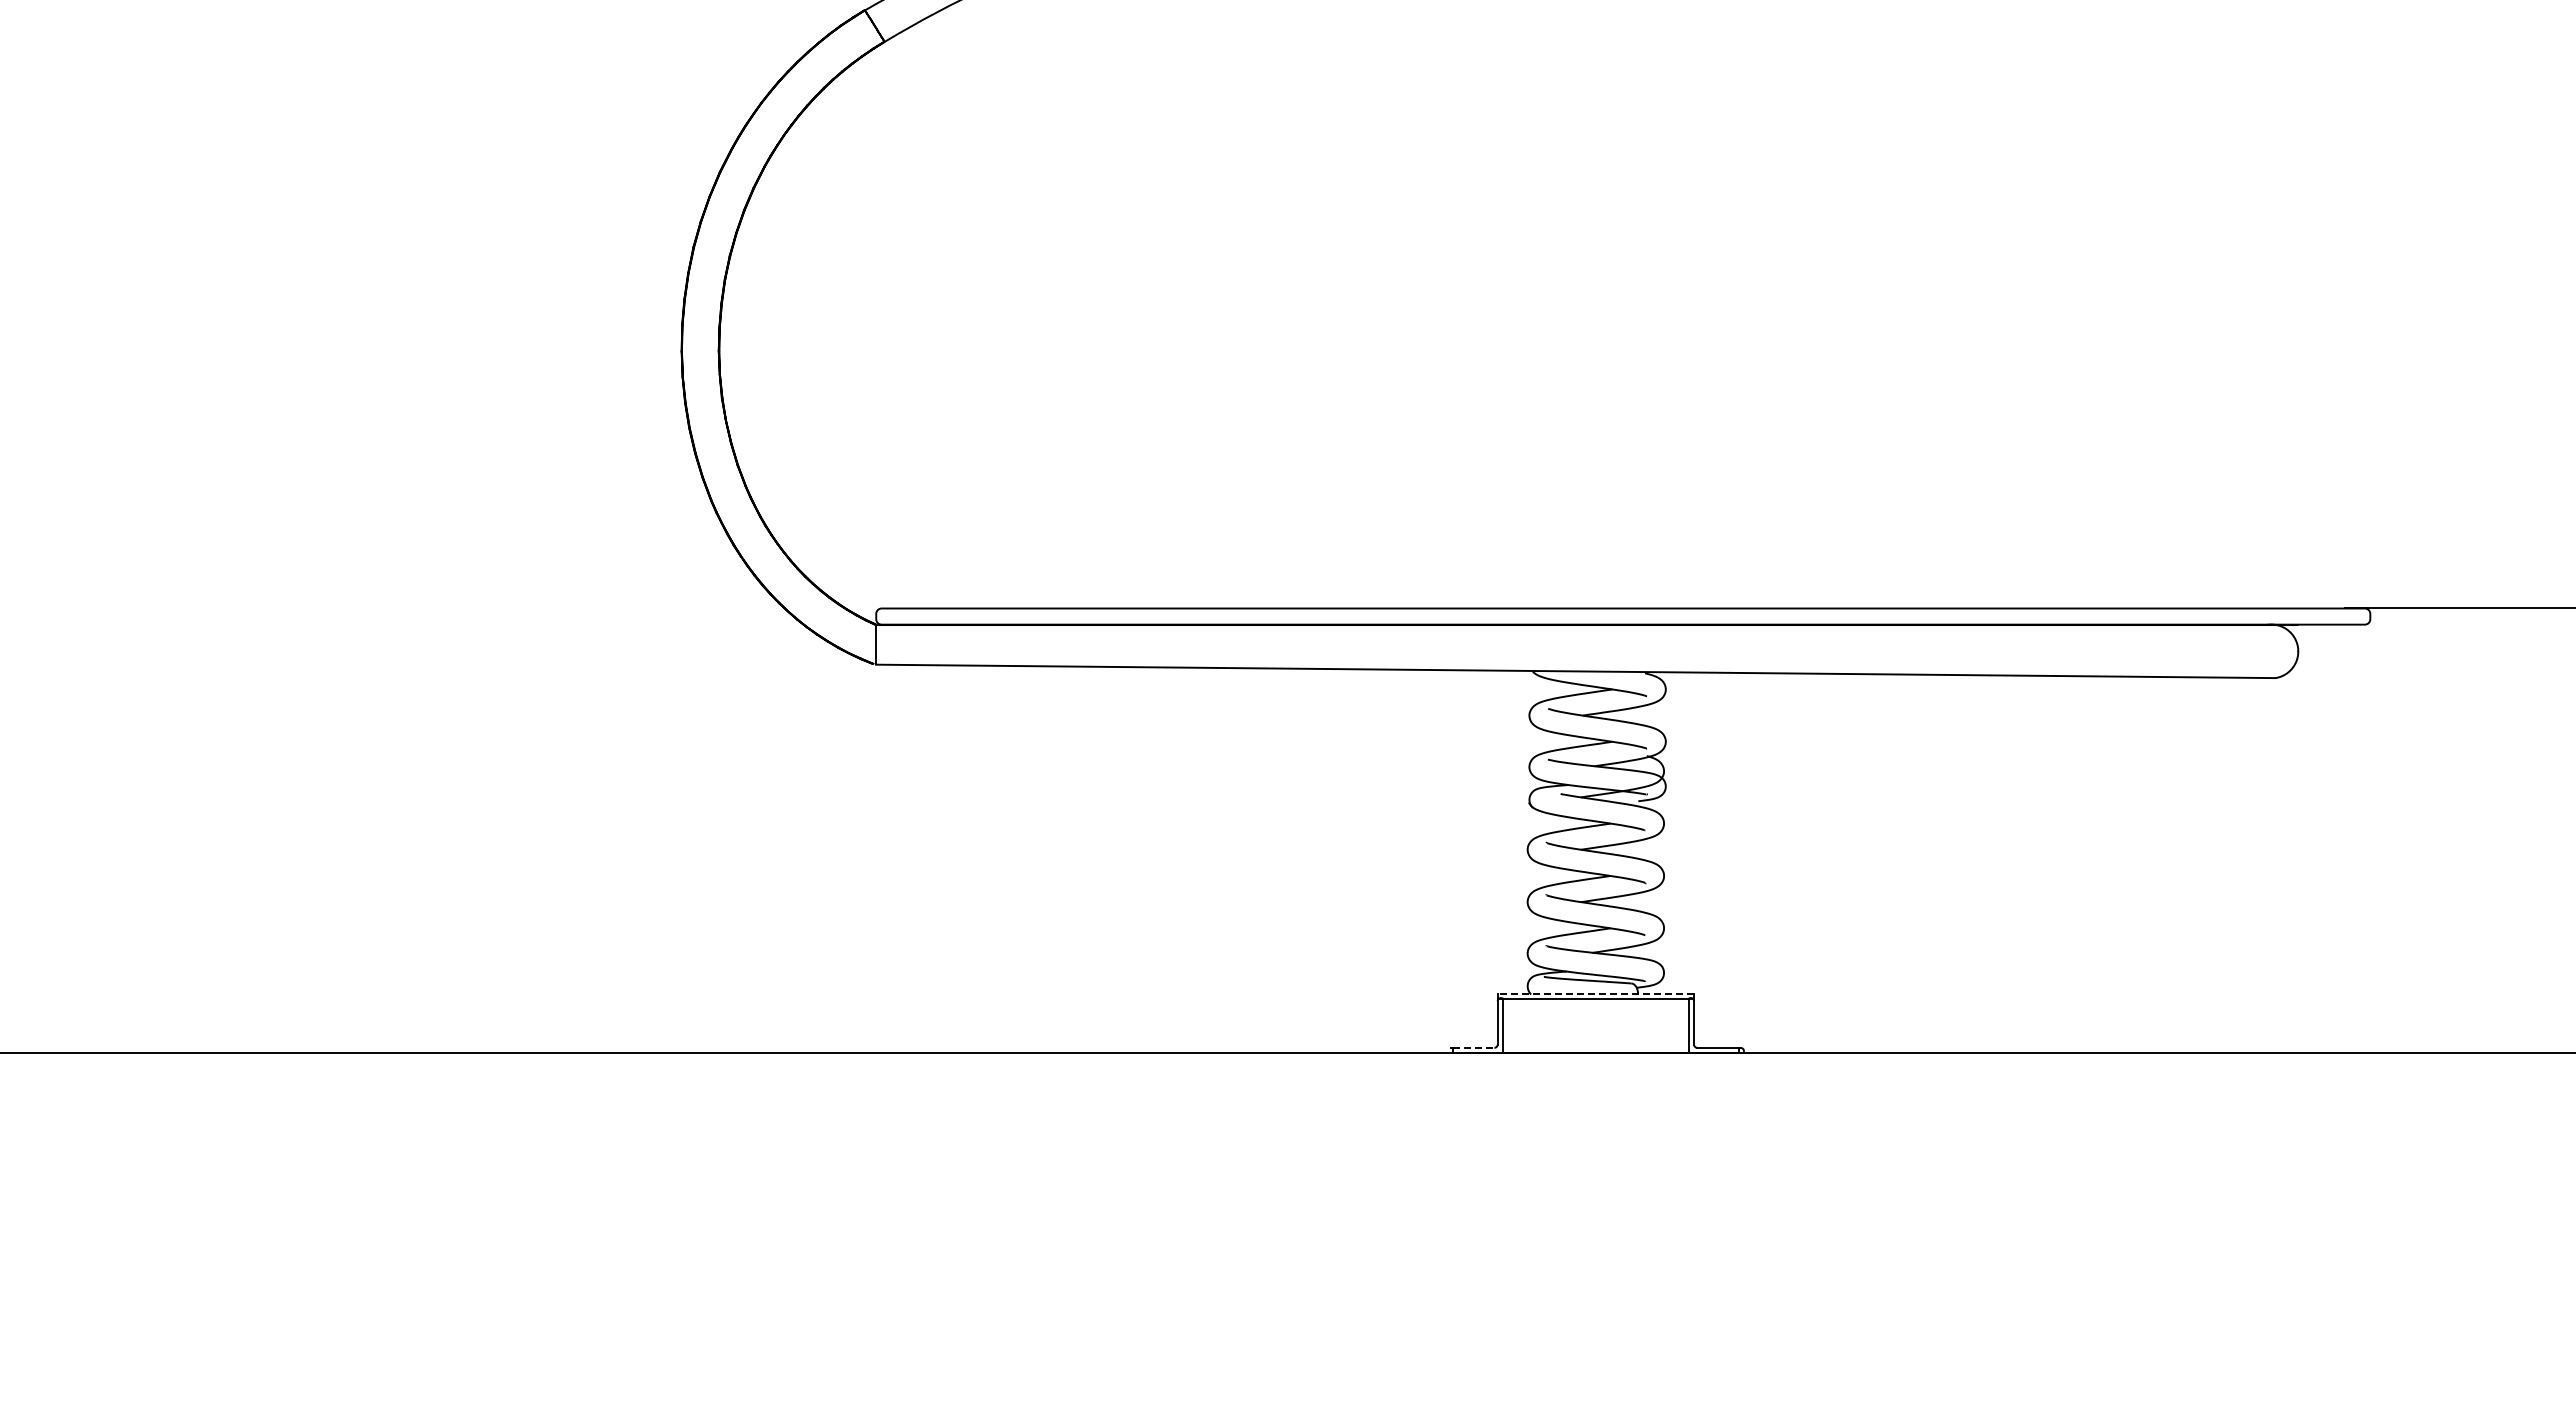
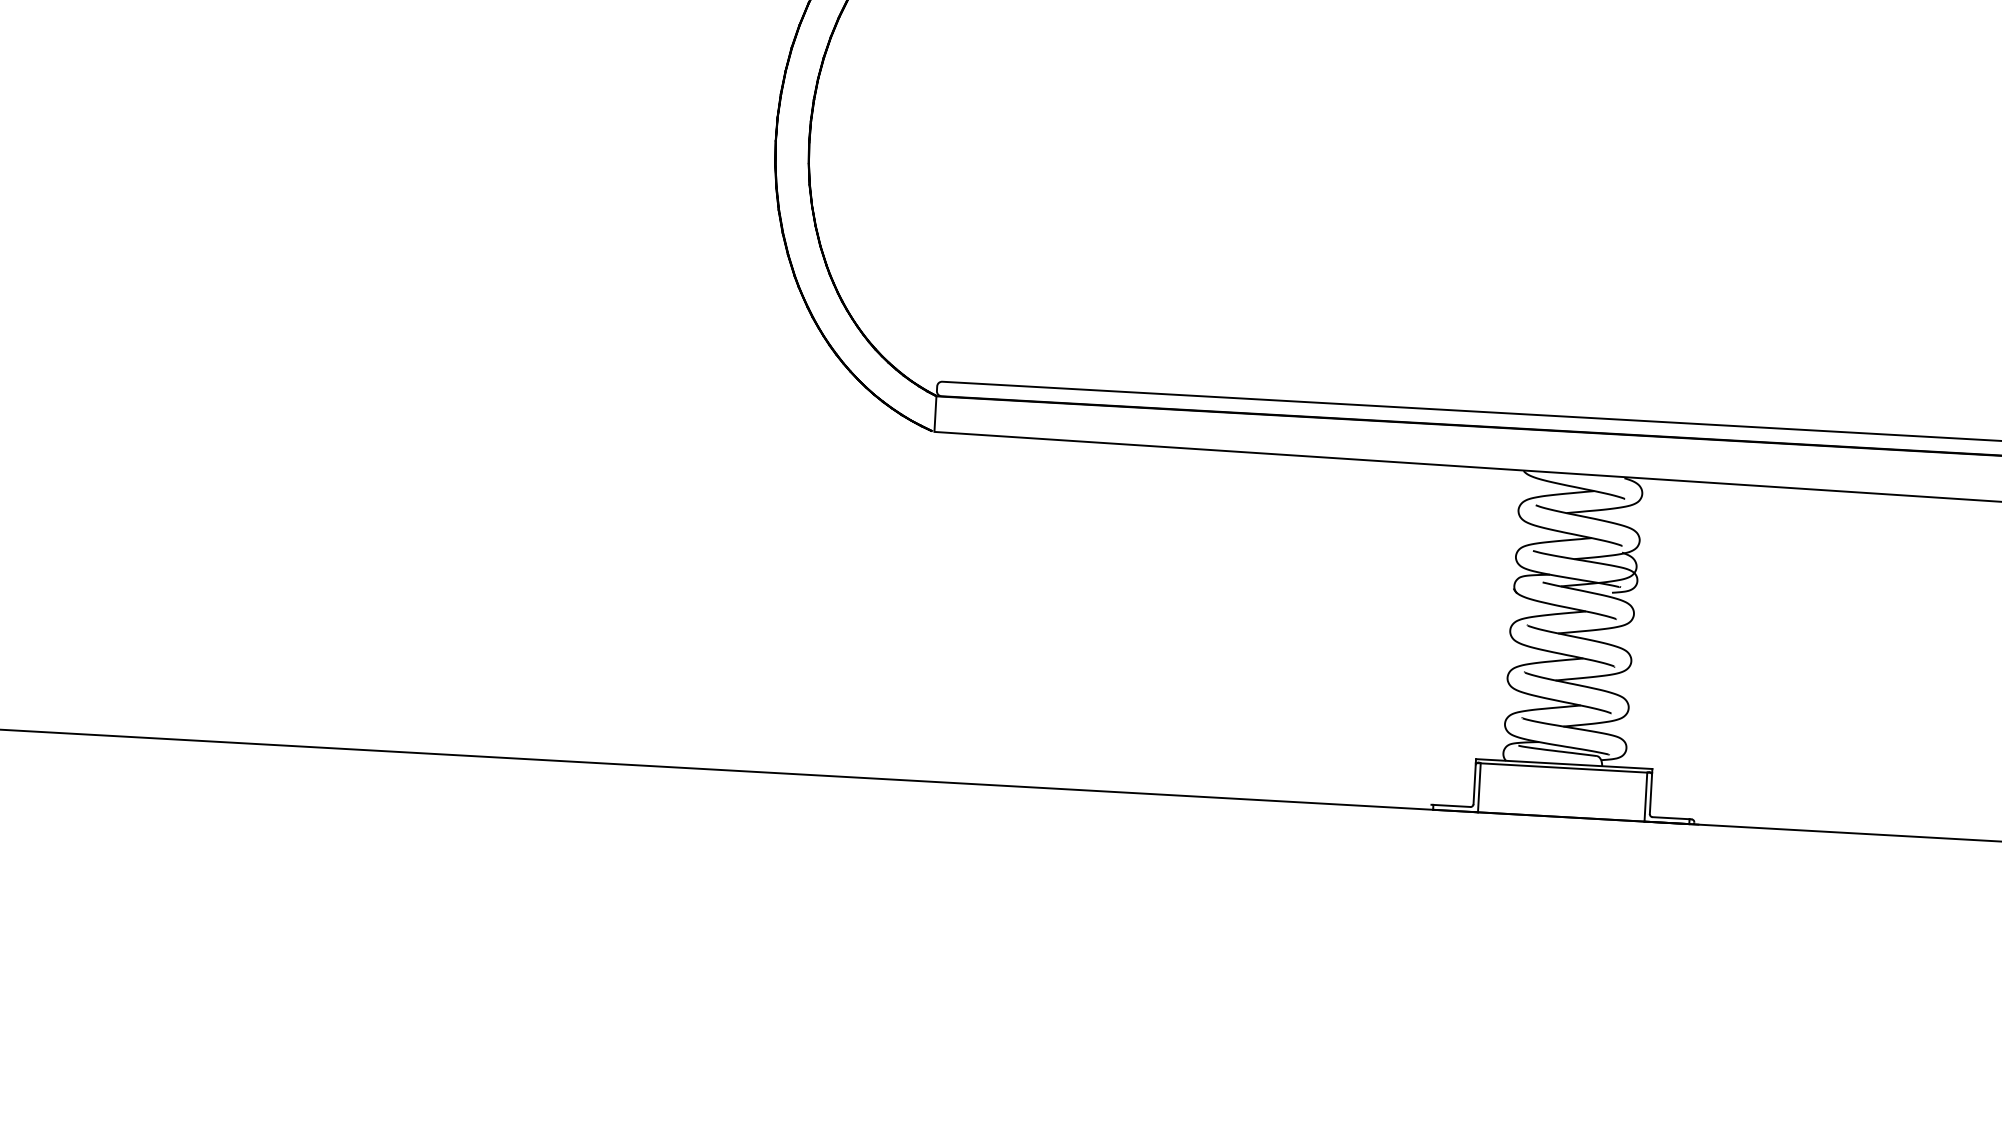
line: (1595, 994) -> (1563, 764), dashed -> solid
line: (1473, 1047) -> (1451, 805), dashed -> solid

